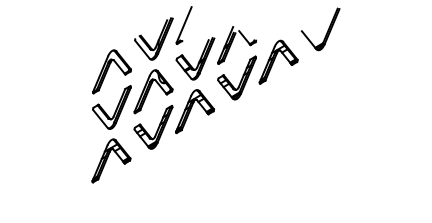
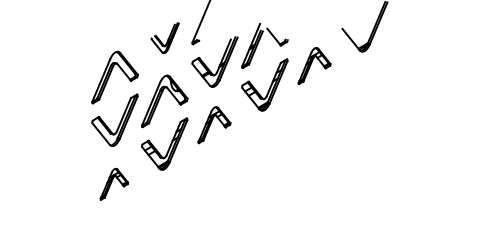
part: (153, 38) -> (164, 37), size x0.6
part: (278, 61) -> (314, 65), size x0.7
part: (194, 111) -> (213, 125), size x0.7
part: (111, 160) -> (114, 183), size x0.6

